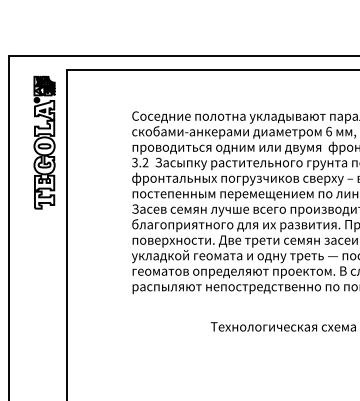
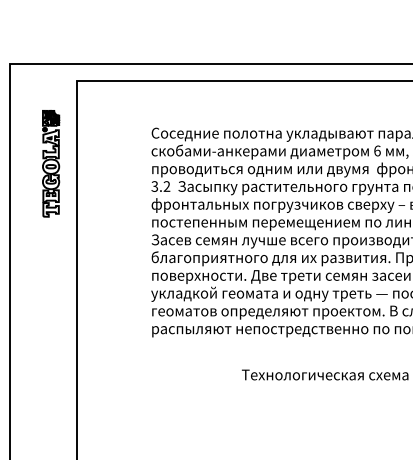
part: (44, 142) -> (50, 163), size x0.7

